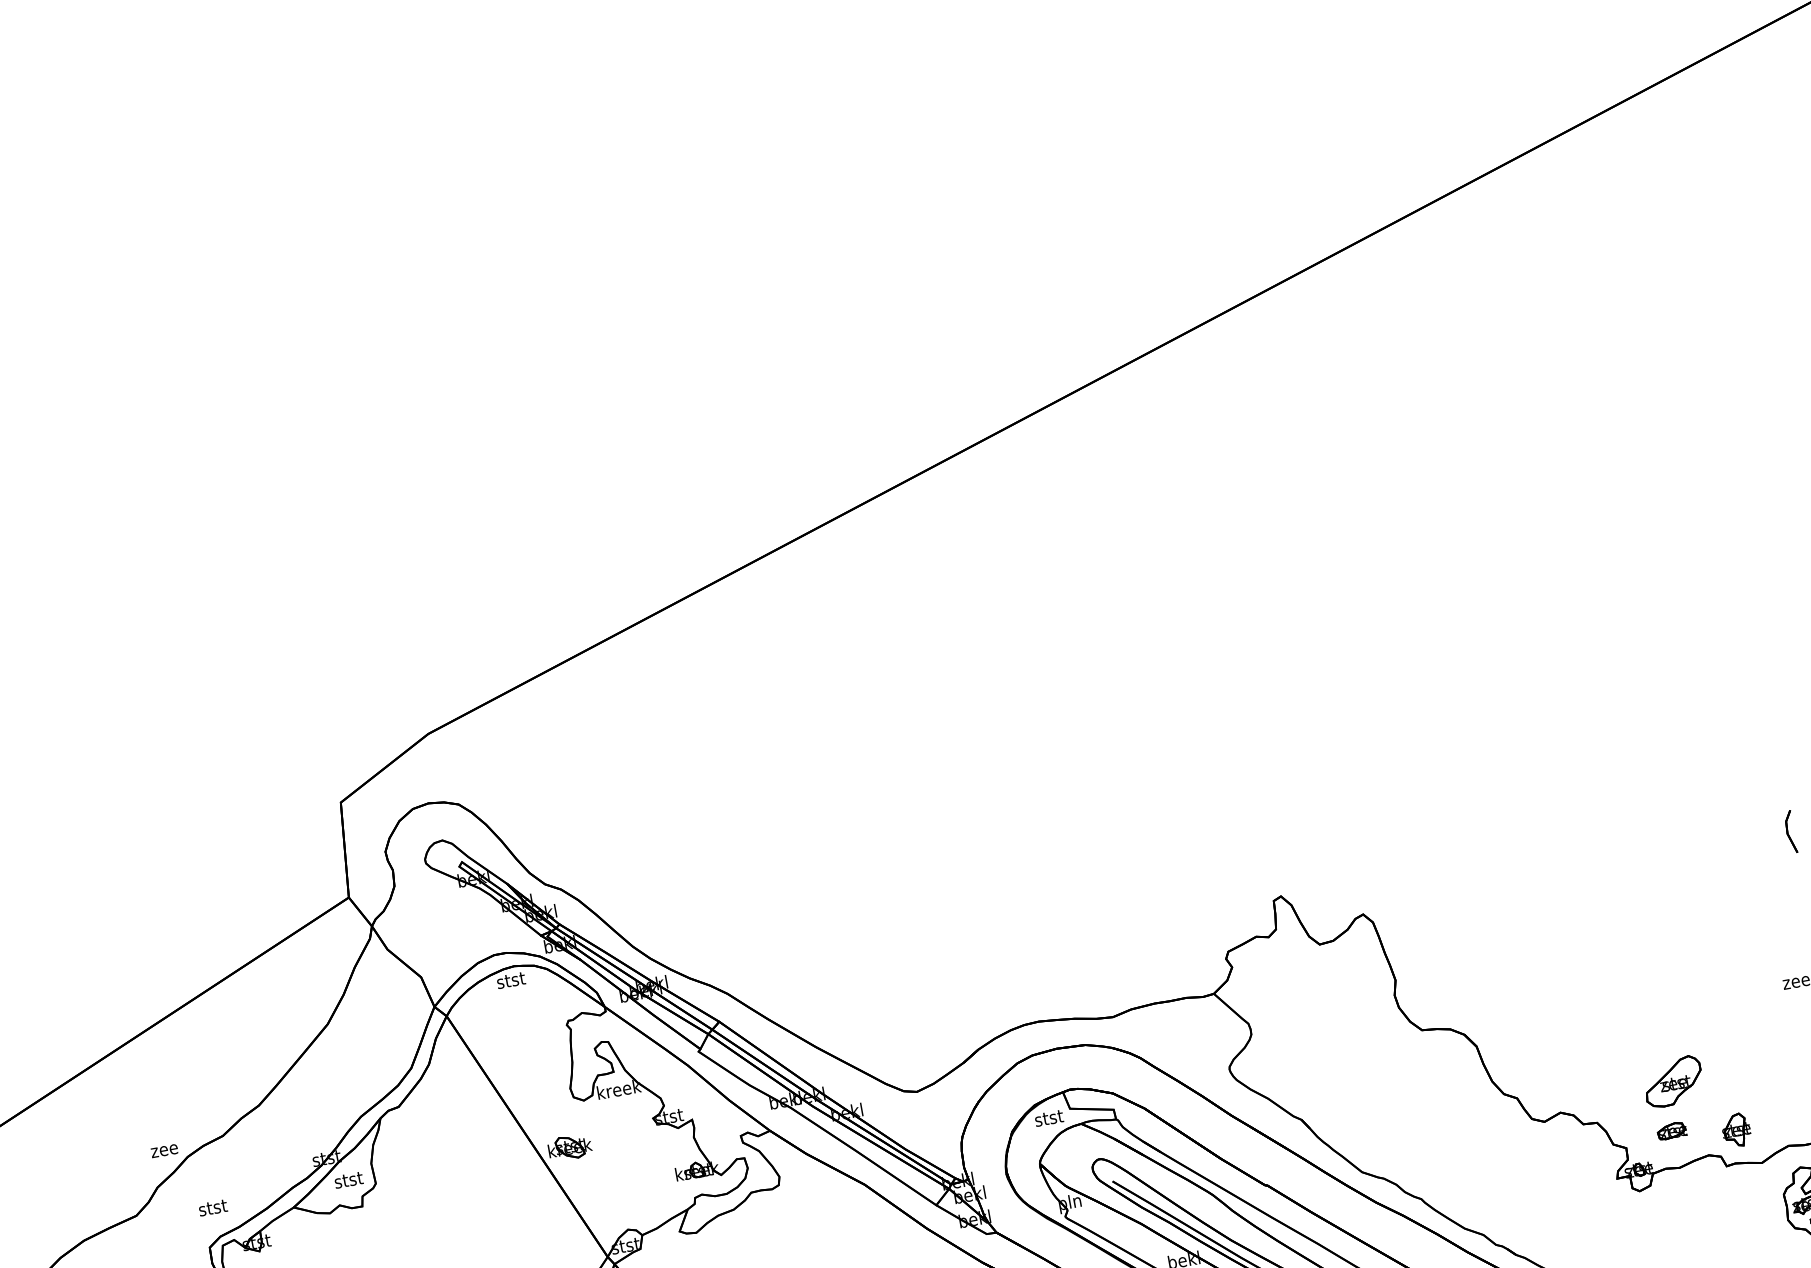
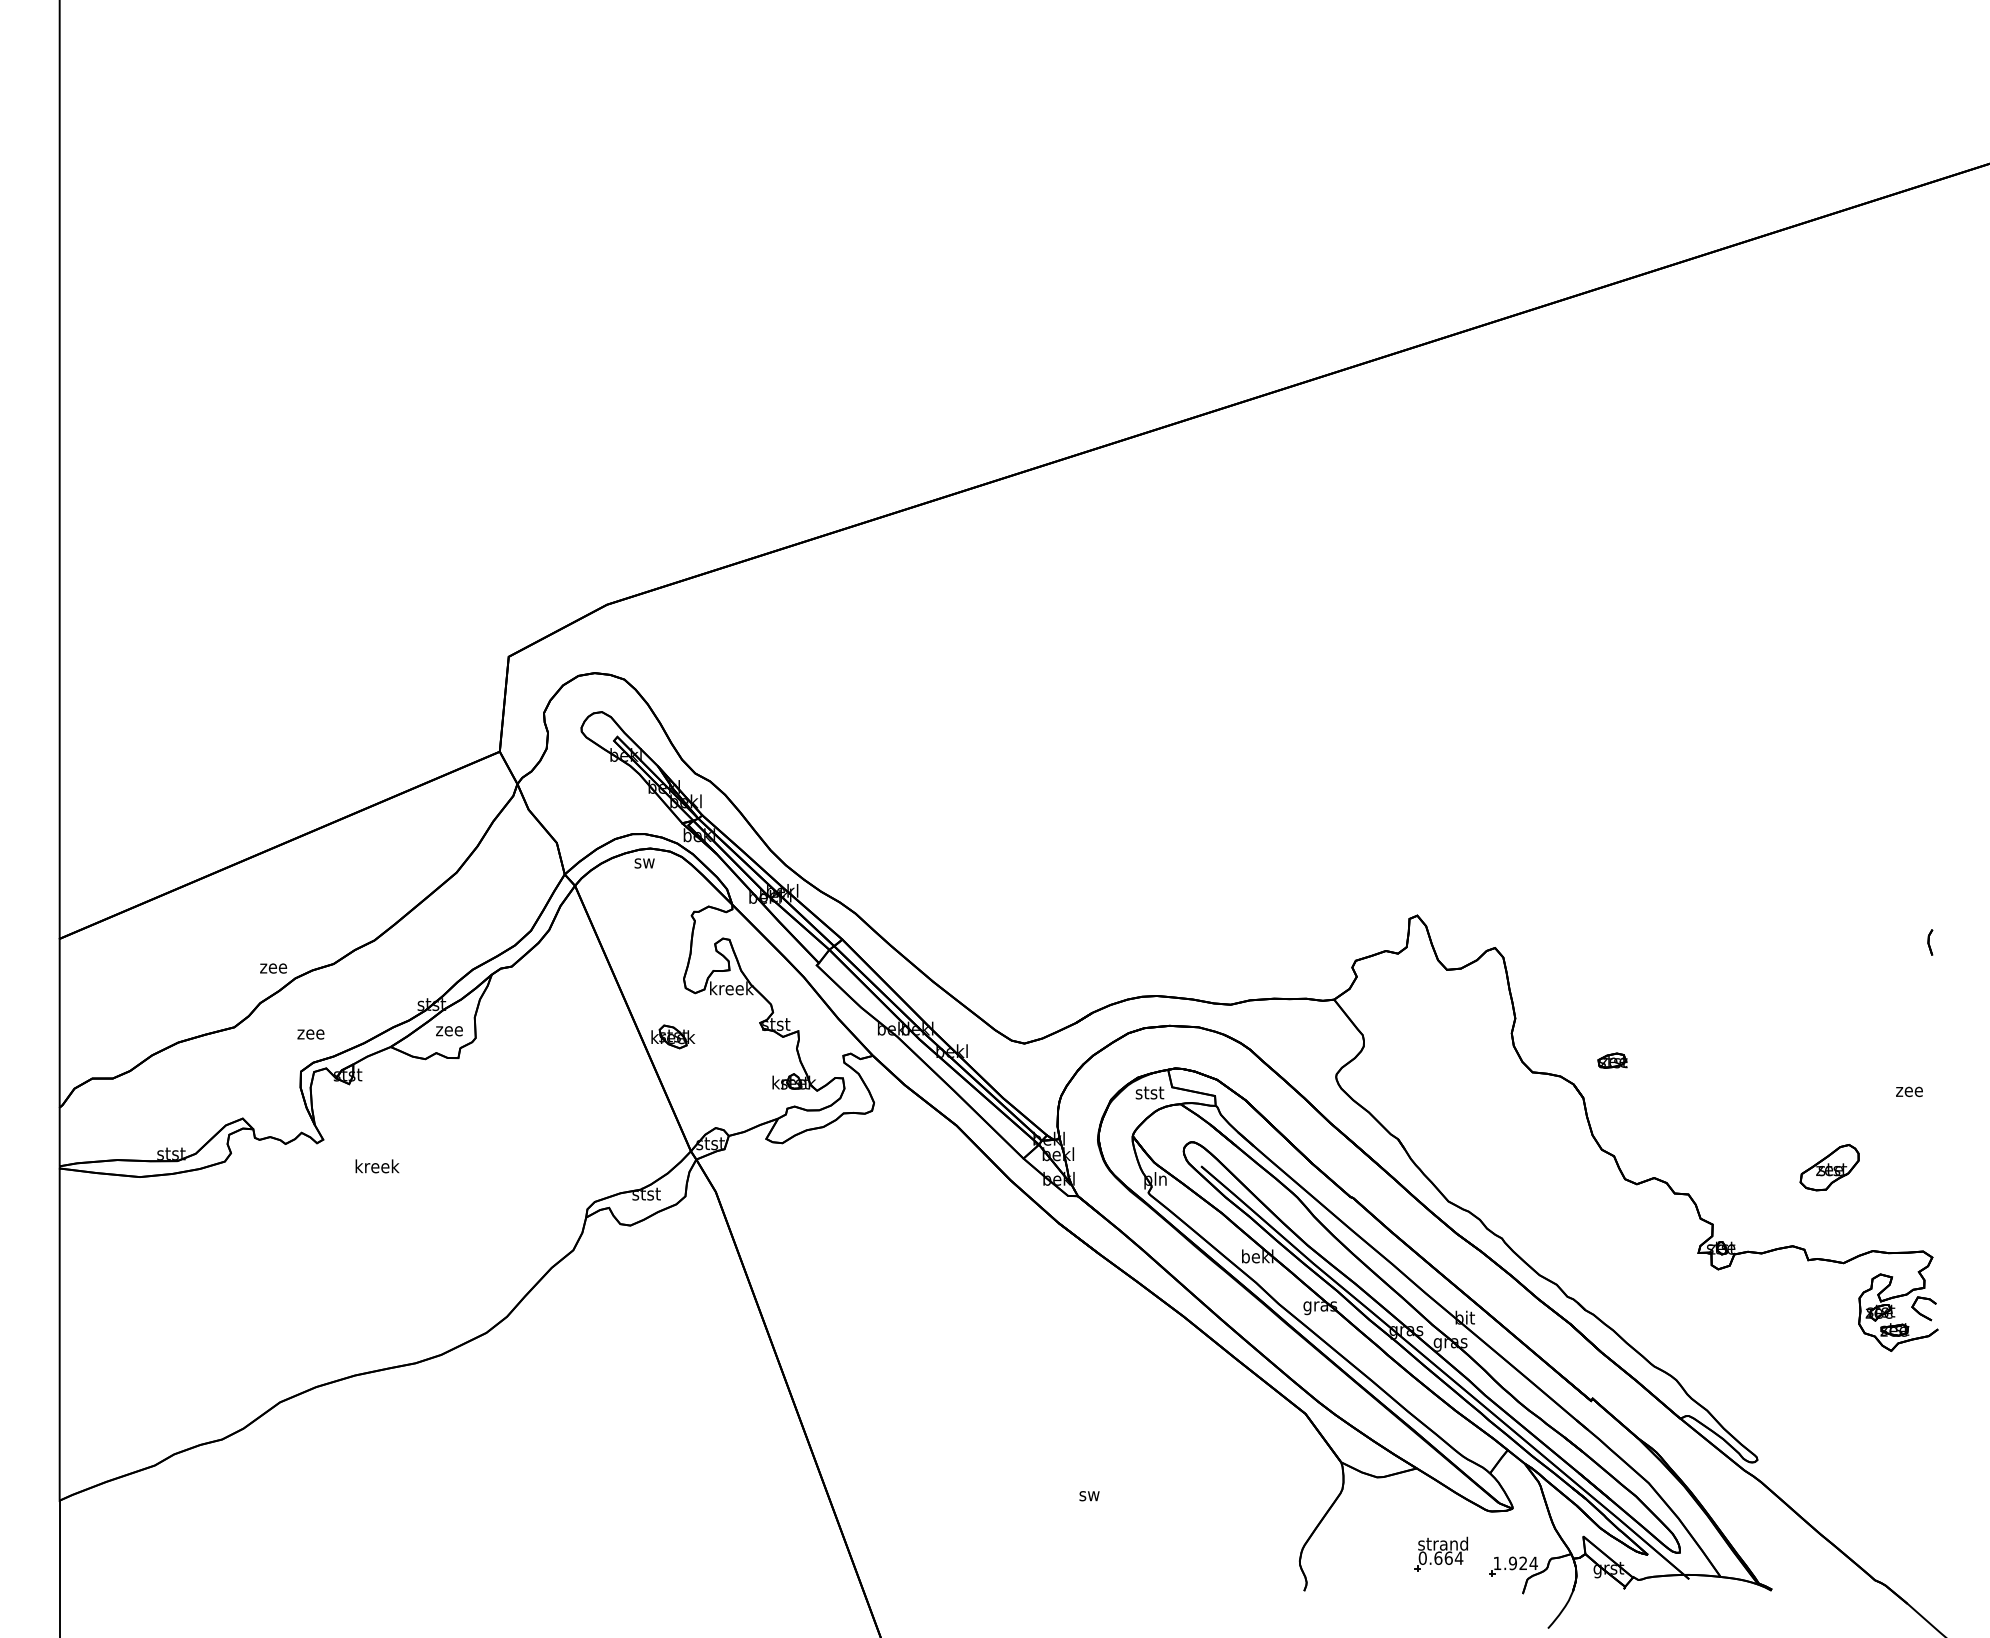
part: (1790, 831) -> (1930, 942), size x0.6
text: (510, 979) -> (644, 861), stst -> sw
part: (1673, 1081) -> (1829, 1167), moved
part: (1671, 1130) -> (1612, 1060), moved
part: (1735, 1130) -> (1823, 1226), removed
text: (348, 1179) -> (449, 1029), stst -> zee
text: (213, 1207) -> (311, 1032), stst -> zee

